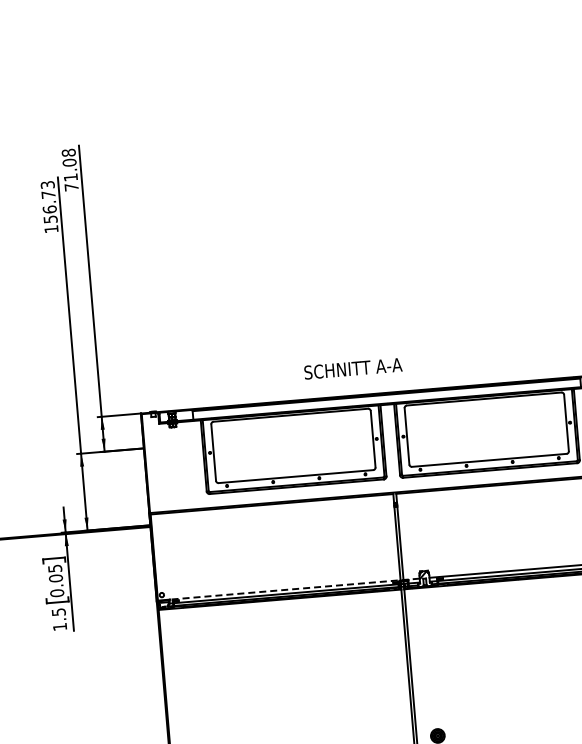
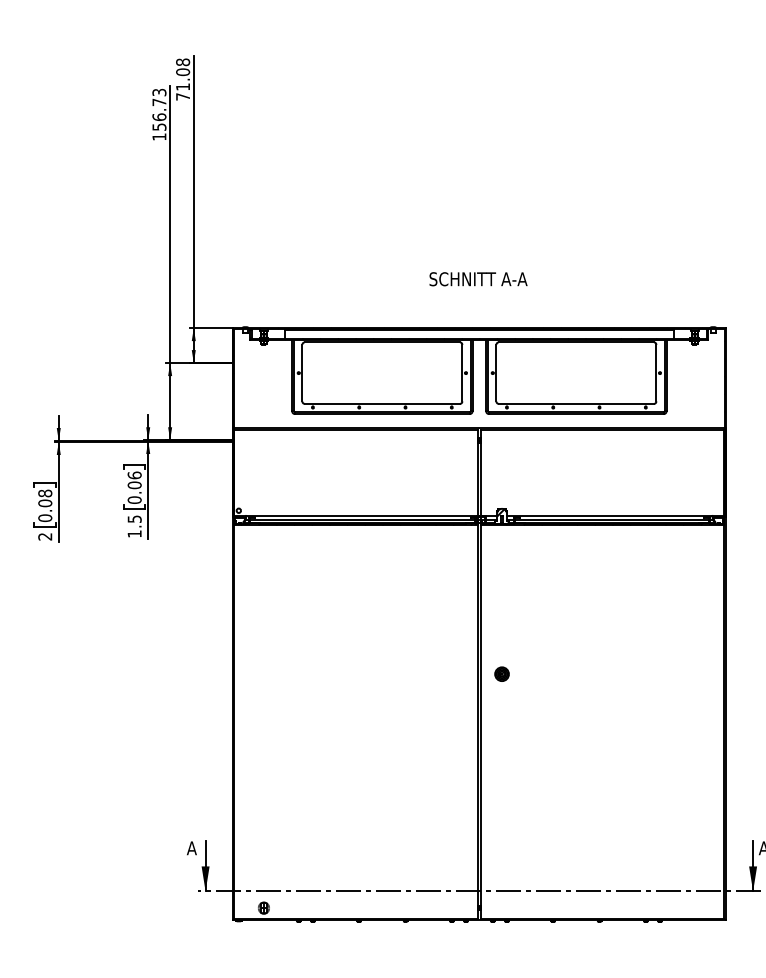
text: (353, 369) -> (478, 279), moved
text: (54, 568) -> (134, 475), 0.05 -> 0.06
line: (294, 588) -> (371, 515), dashed -> solid

